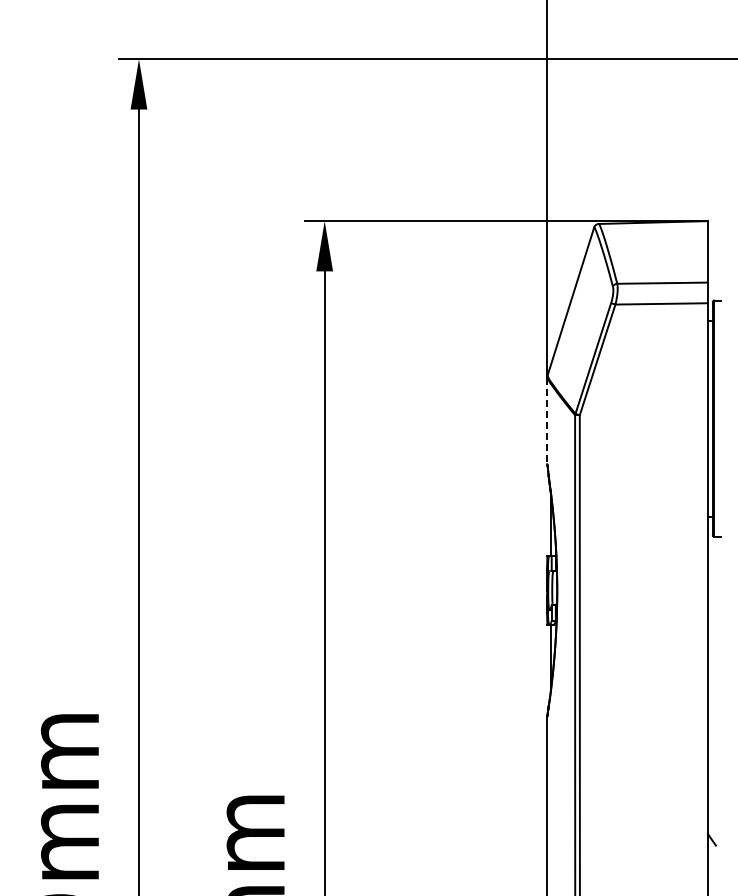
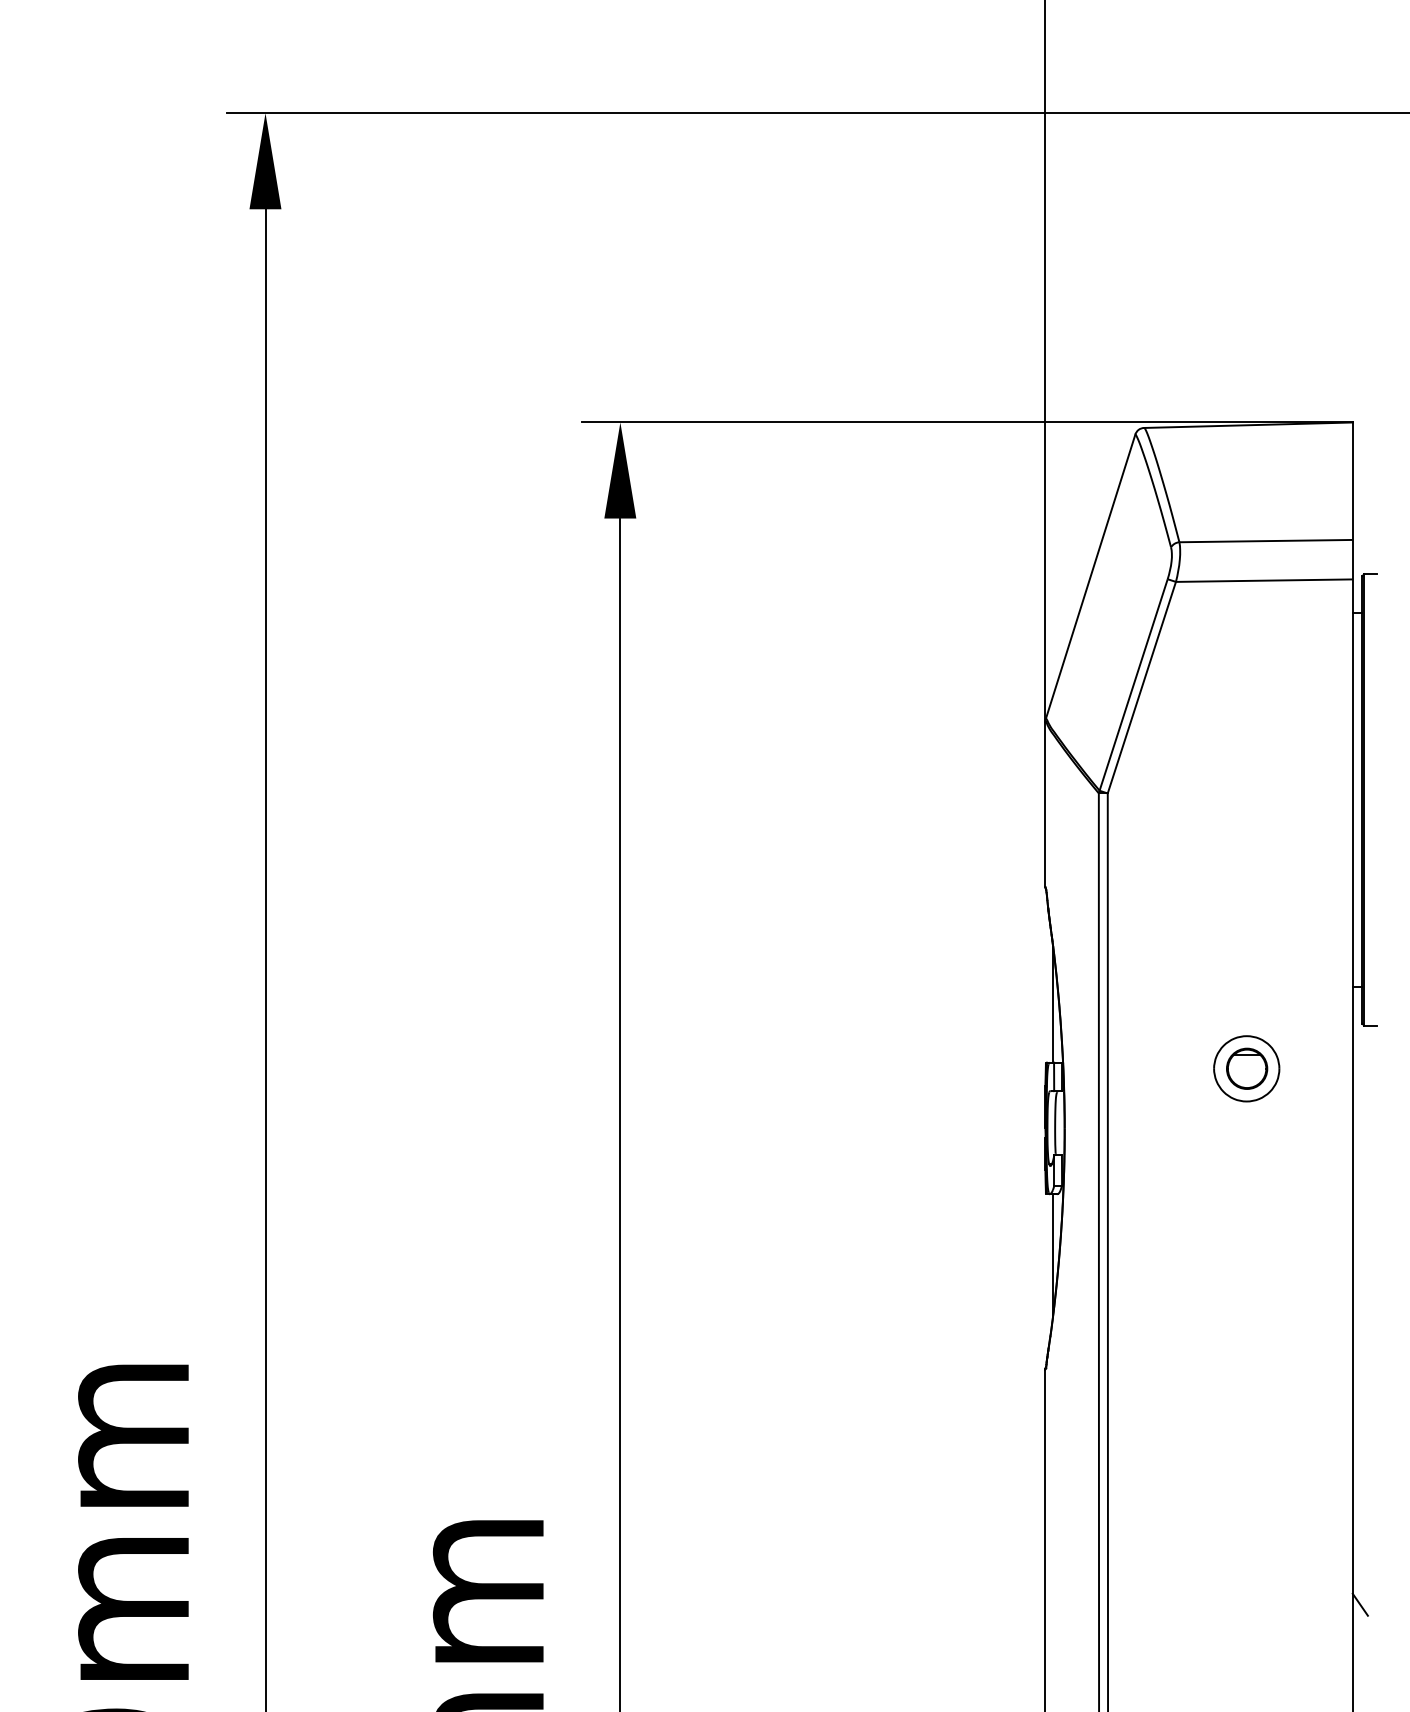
line: (547, 421) -> (1046, 805), dashed -> solid
part: (652, 559) -> (1246, 1069), added

